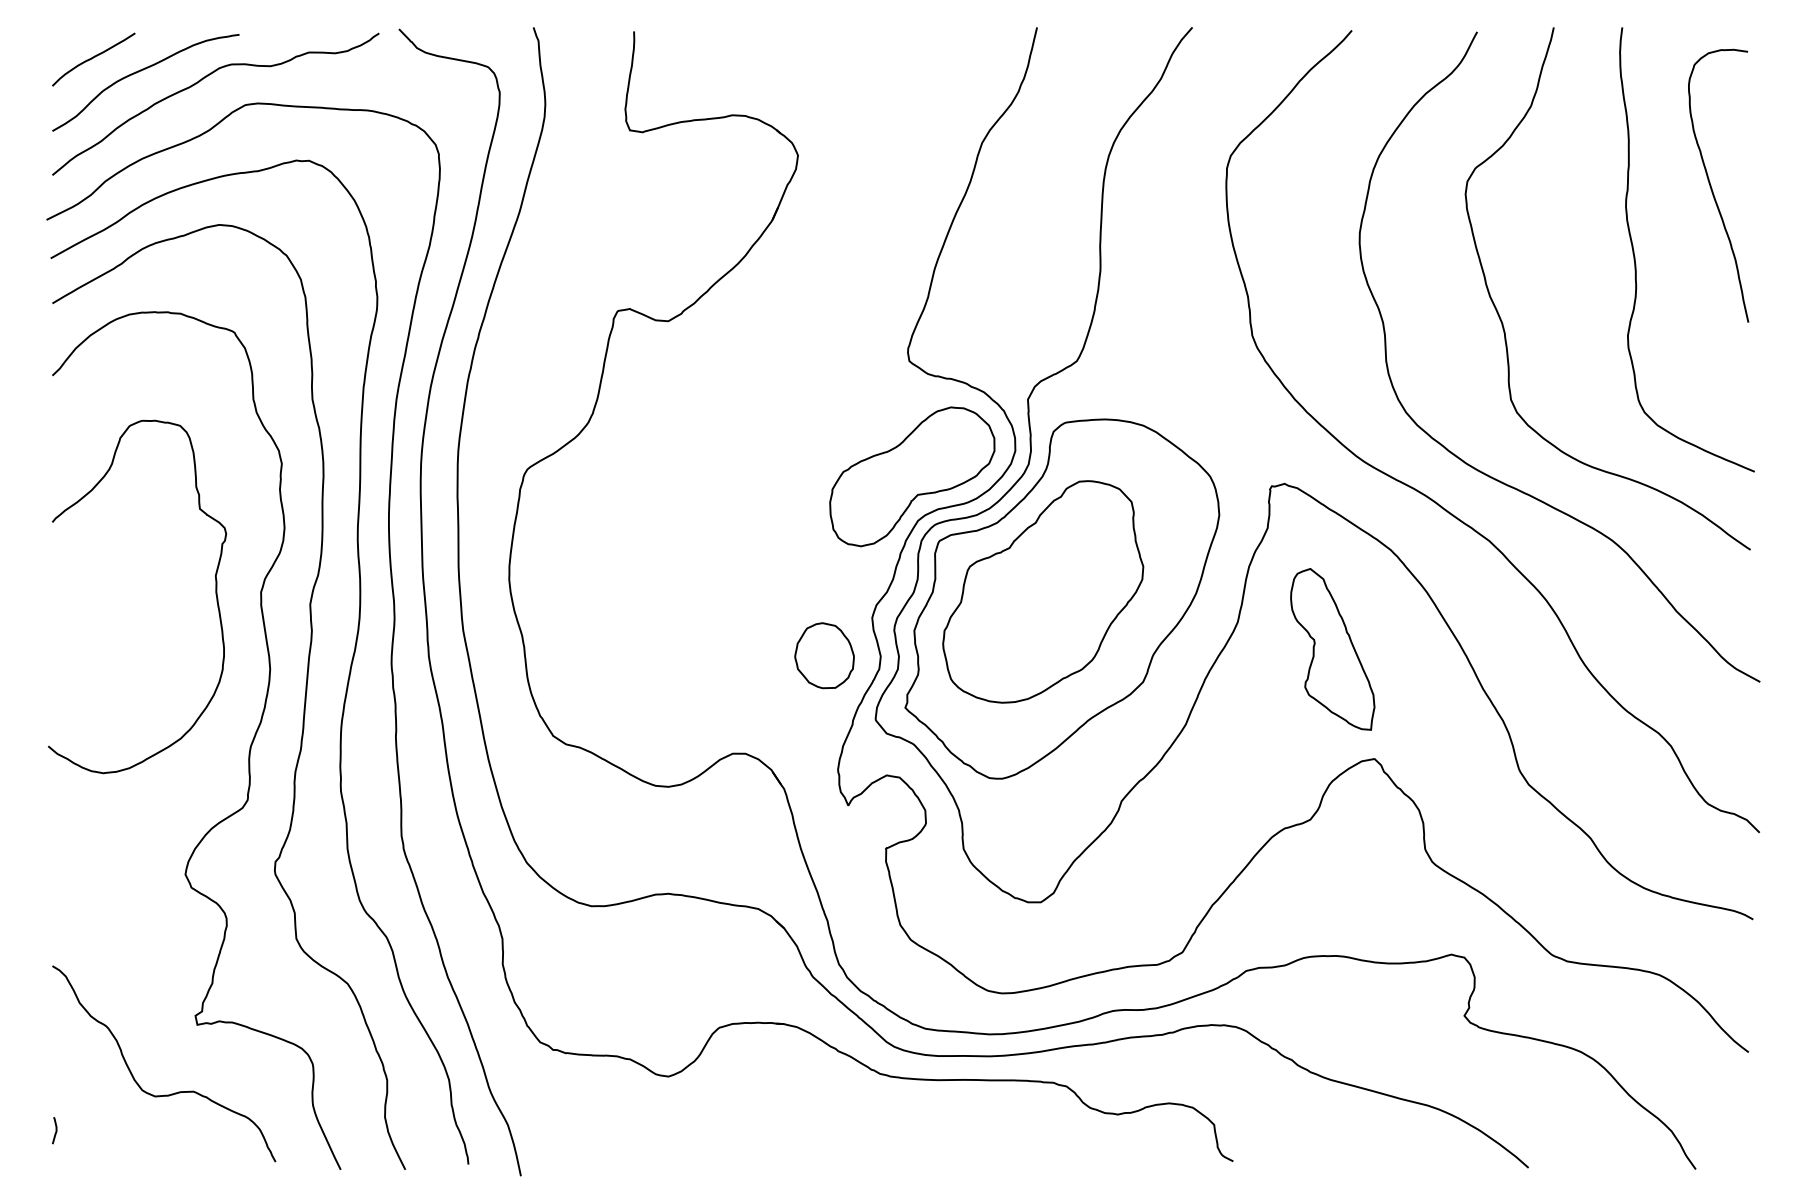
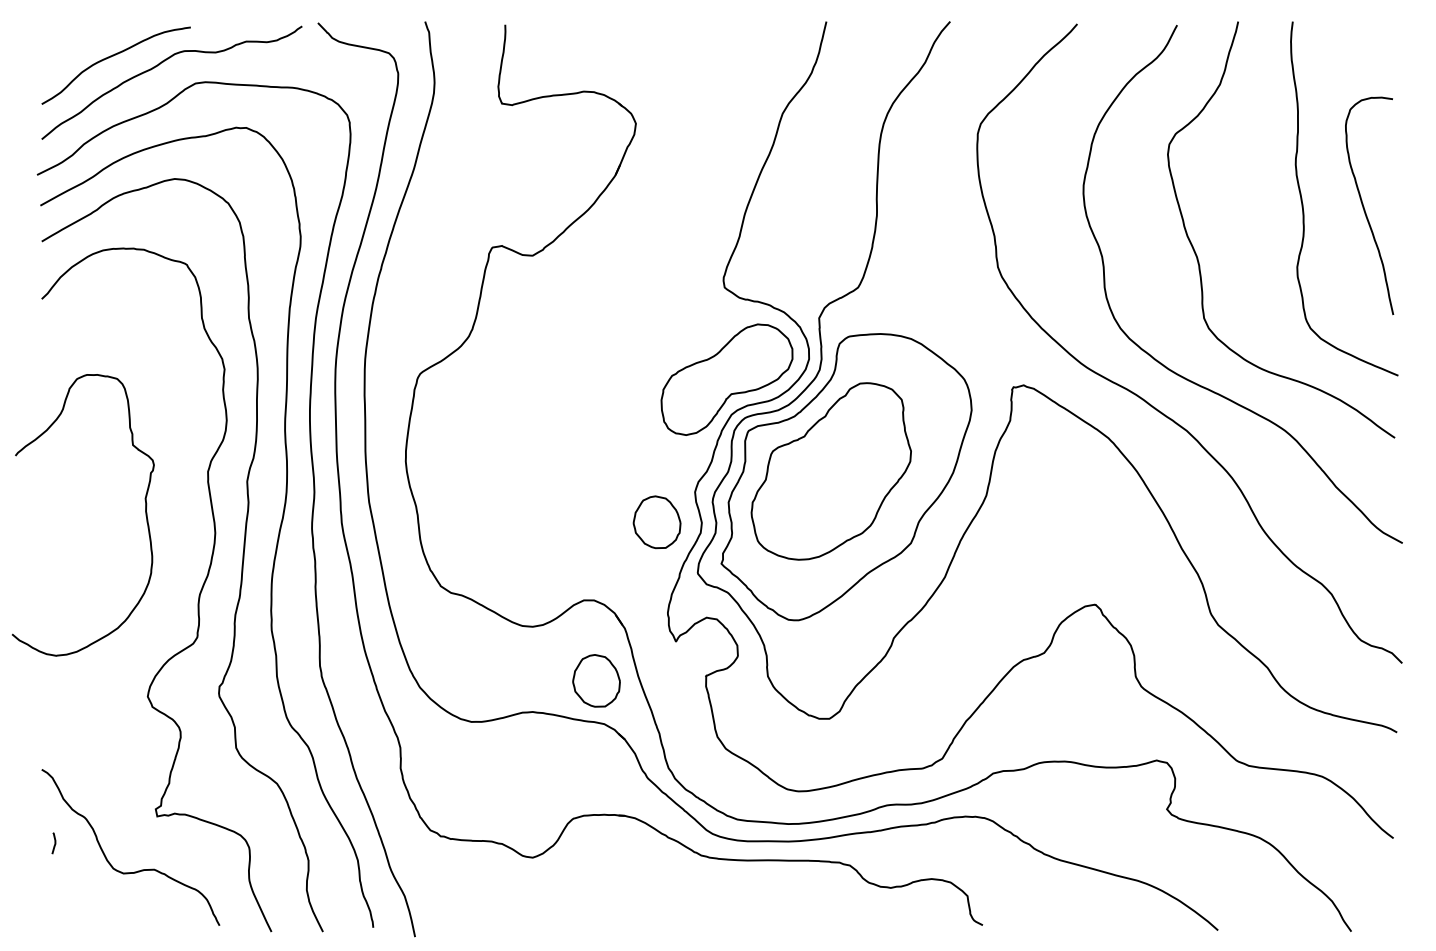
curve: (93, 58) -> (74, 46), removed
curve: (1712, 188) -> (1364, 208), moved
curve: (215, 594) -> (145, 513), moved
part: (1332, 649) -> (1061, 517), removed
part: (748, 854) -> (596, 680), added
curve: (55, 1130) -> (54, 843), moved

